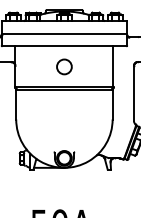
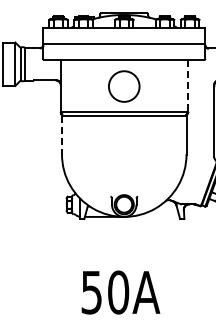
circle: (63, 66) -> (123, 86), size x1.6
line: (113, 66) -> (187, 86), solid -> dashed
line: (16, 104) -> (62, 135), solid -> dashed

